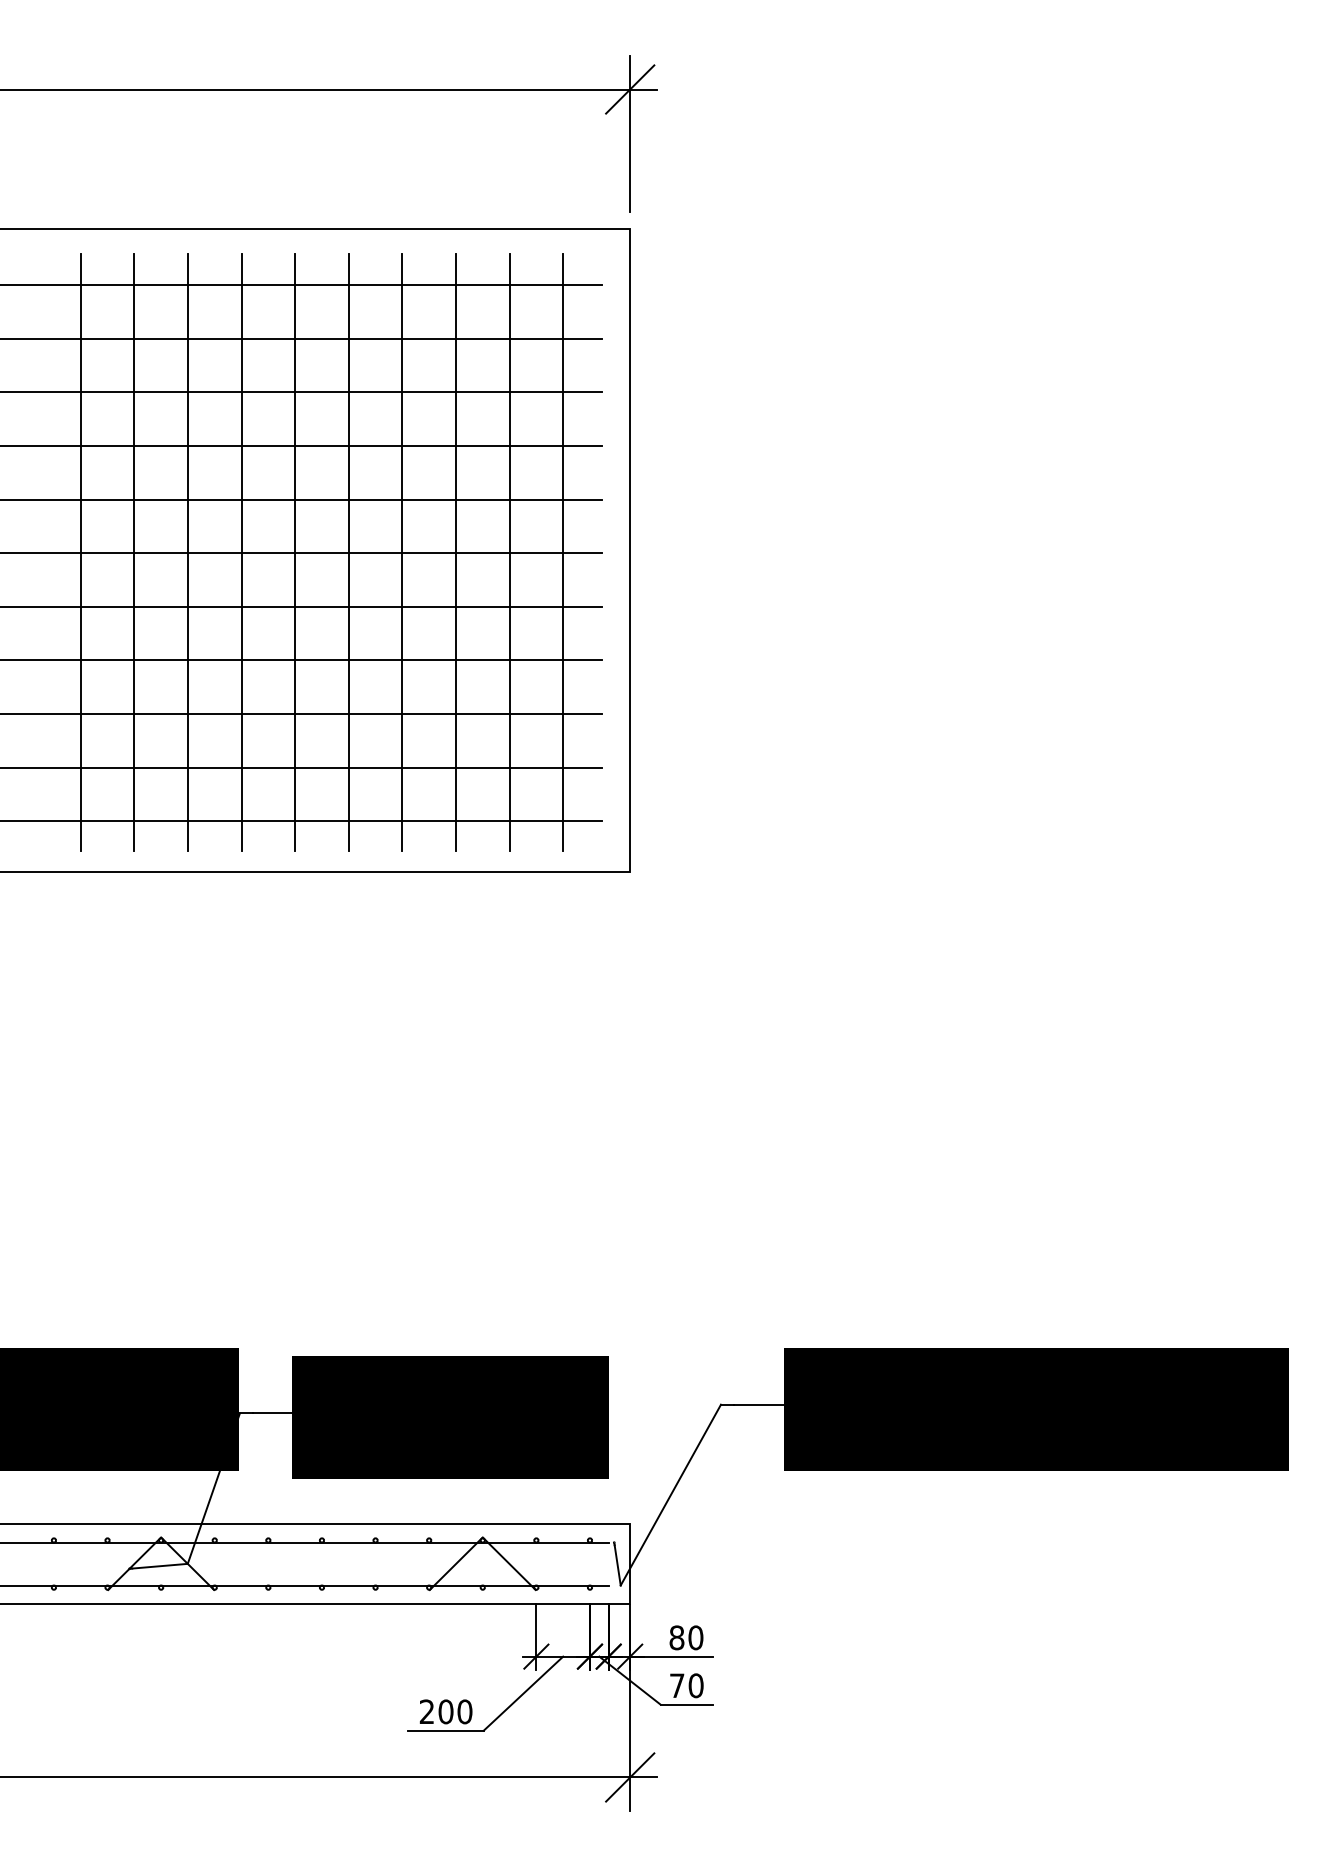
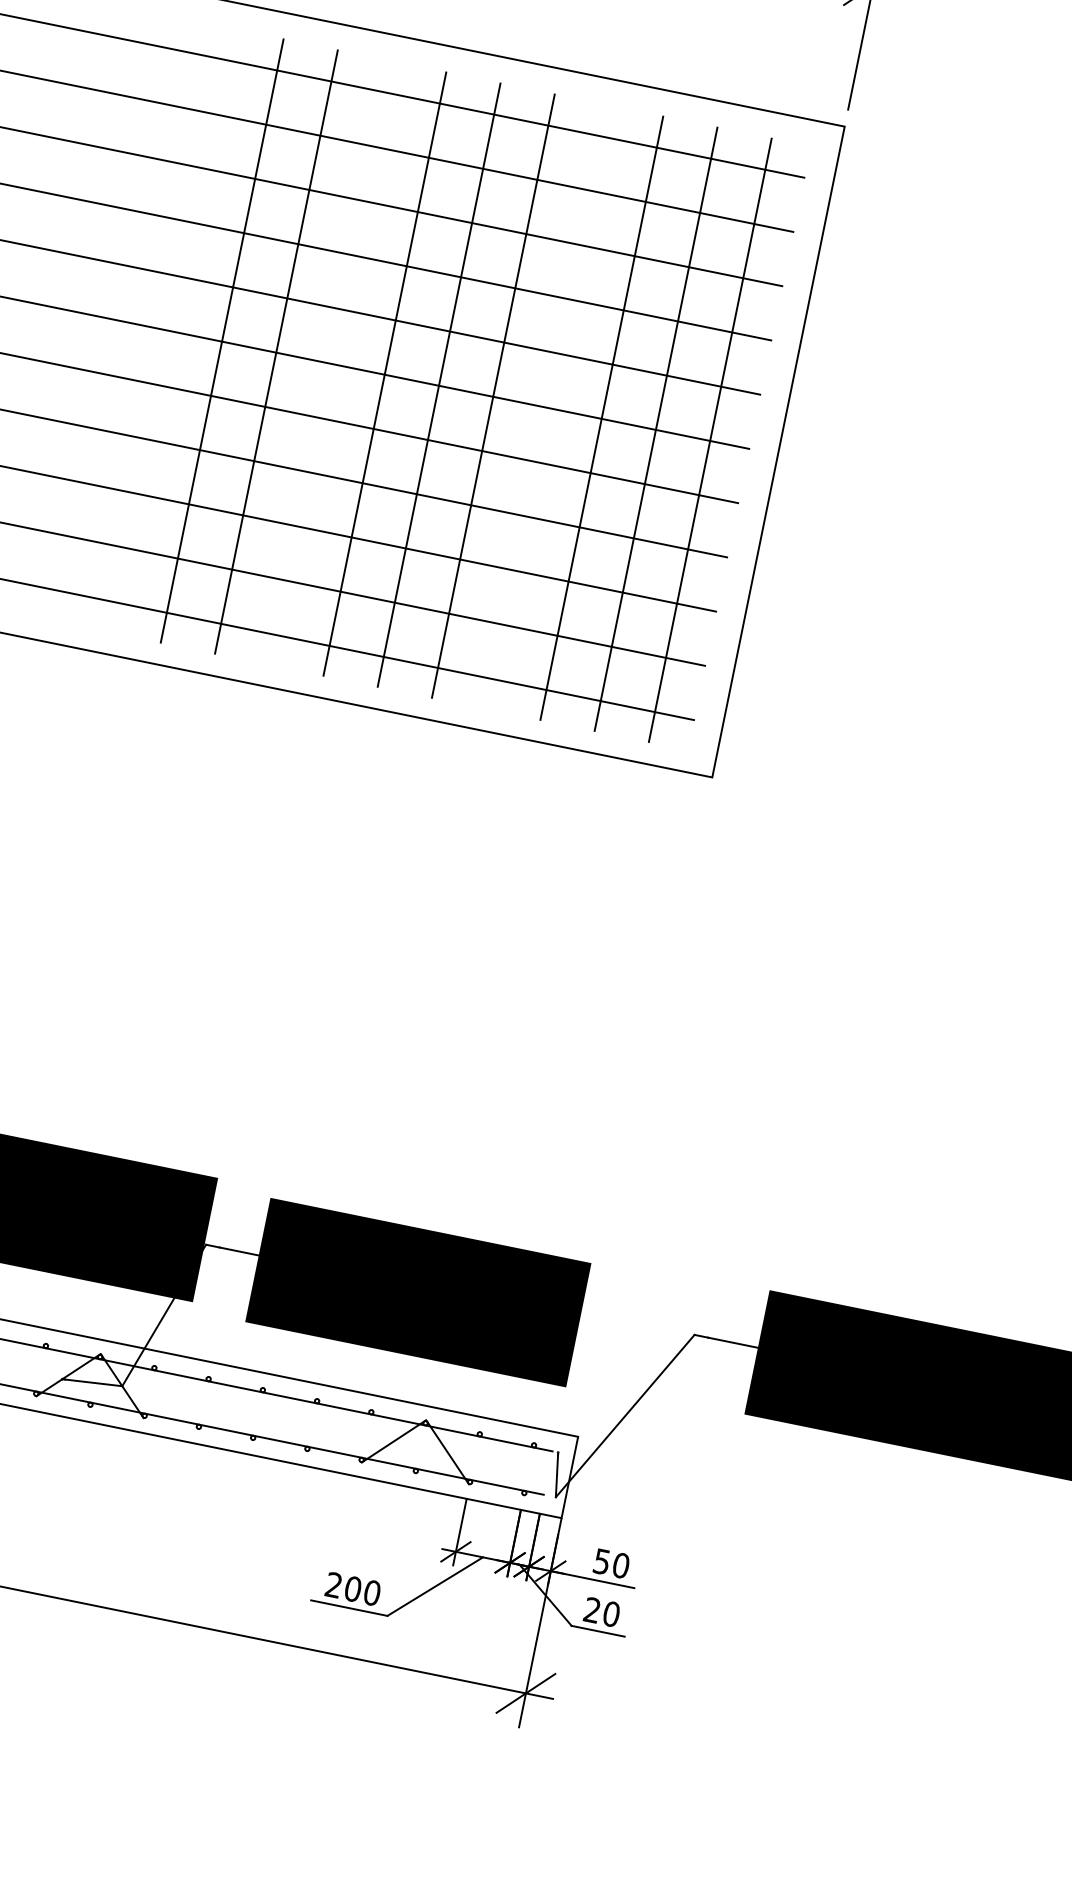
line: (187, 552) -> (330, 362), removed
line: (402, 552) -> (547, 407), removed
text: (676, 1637) -> (601, 1561), 80 -> 50
text: (677, 1685) -> (592, 1610), 70 -> 20

